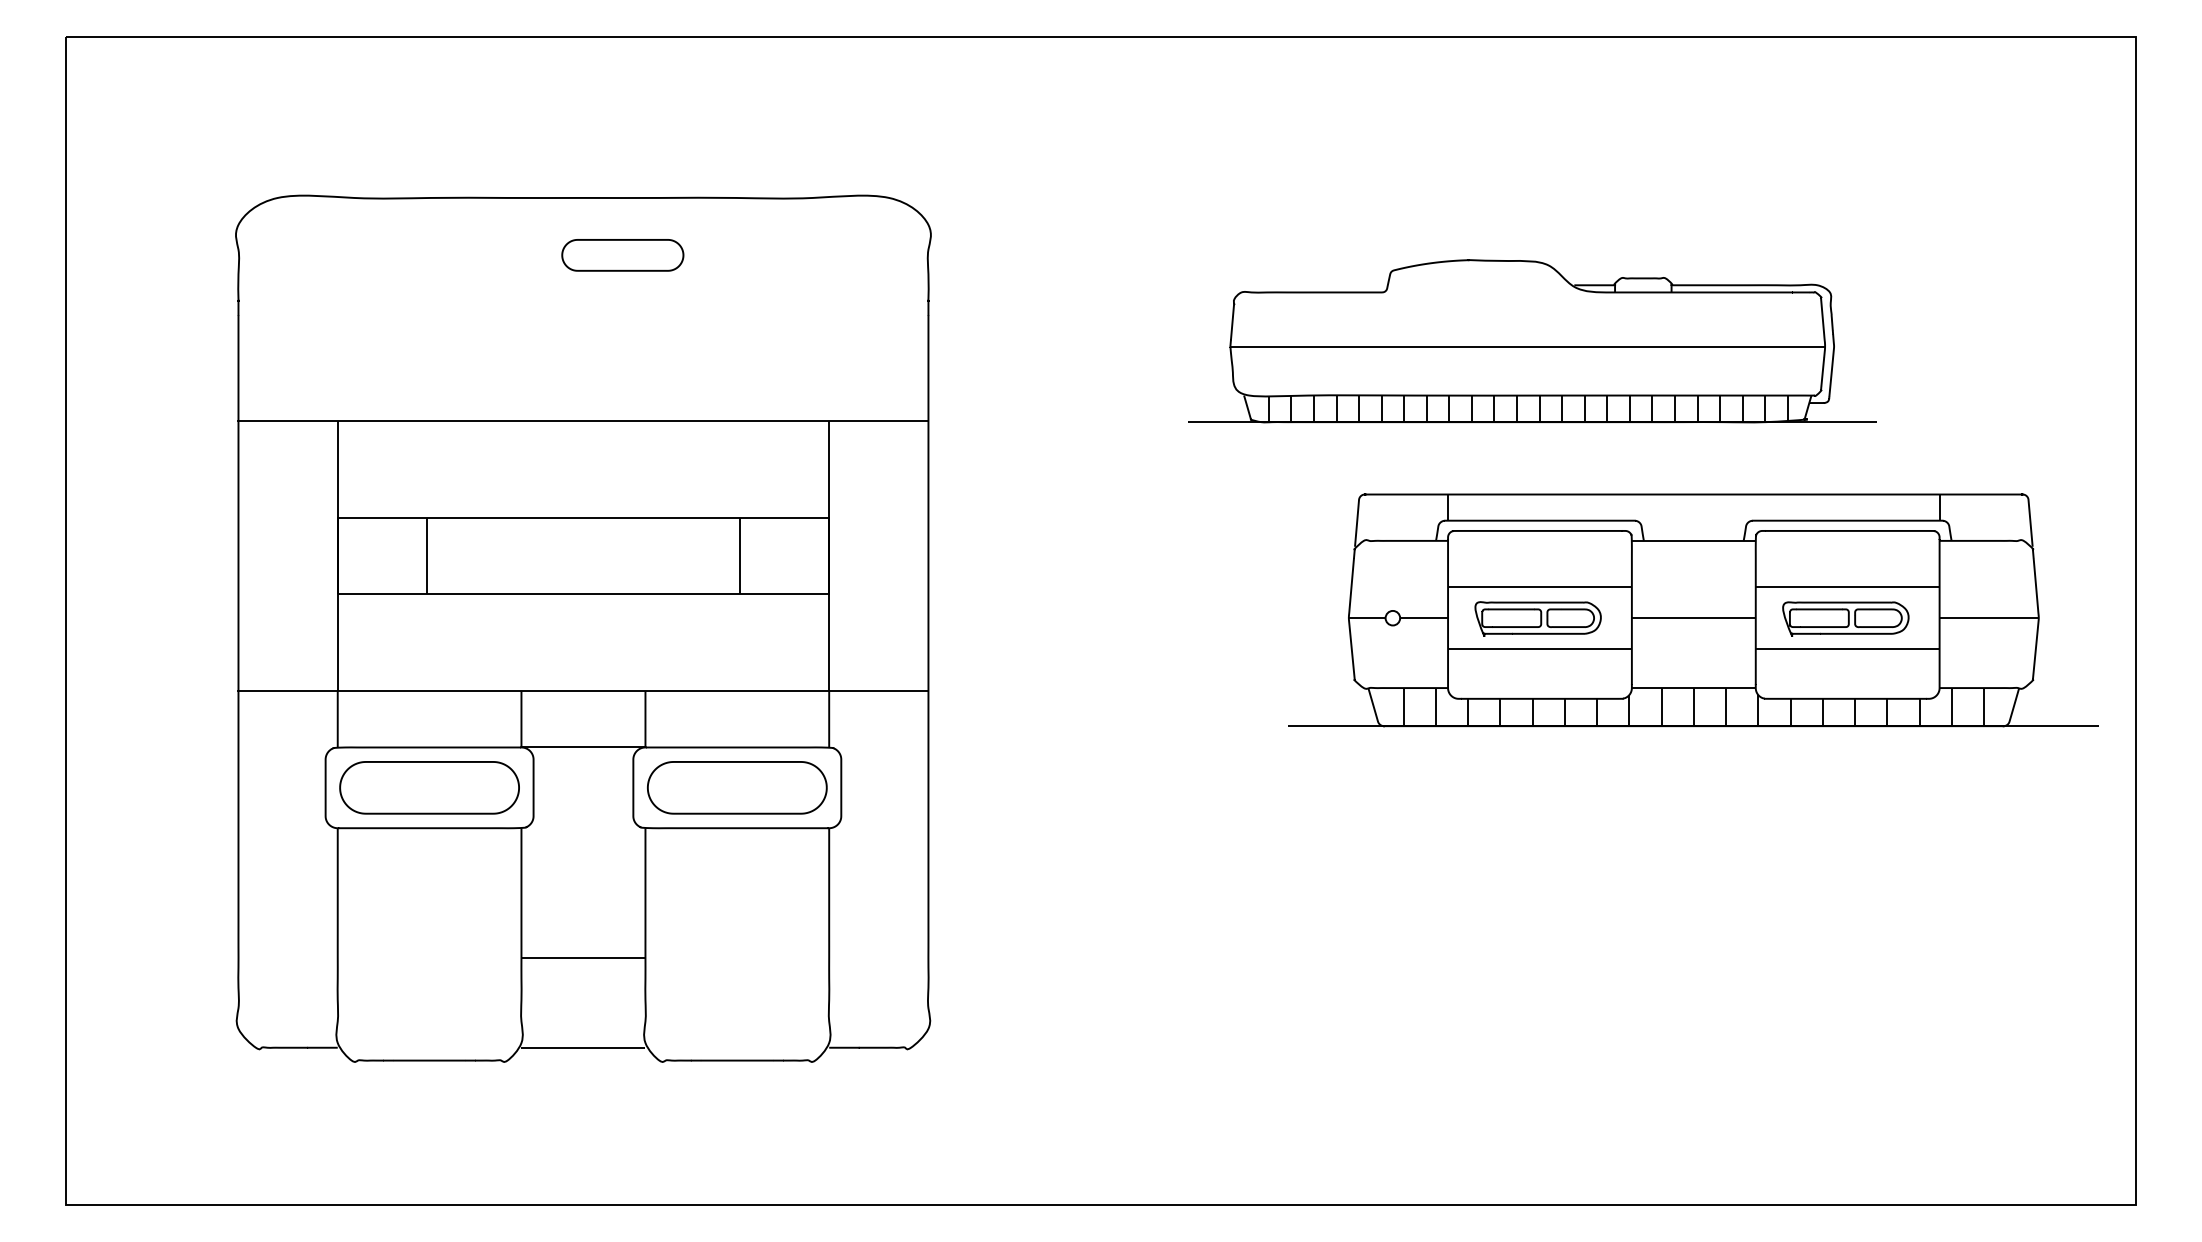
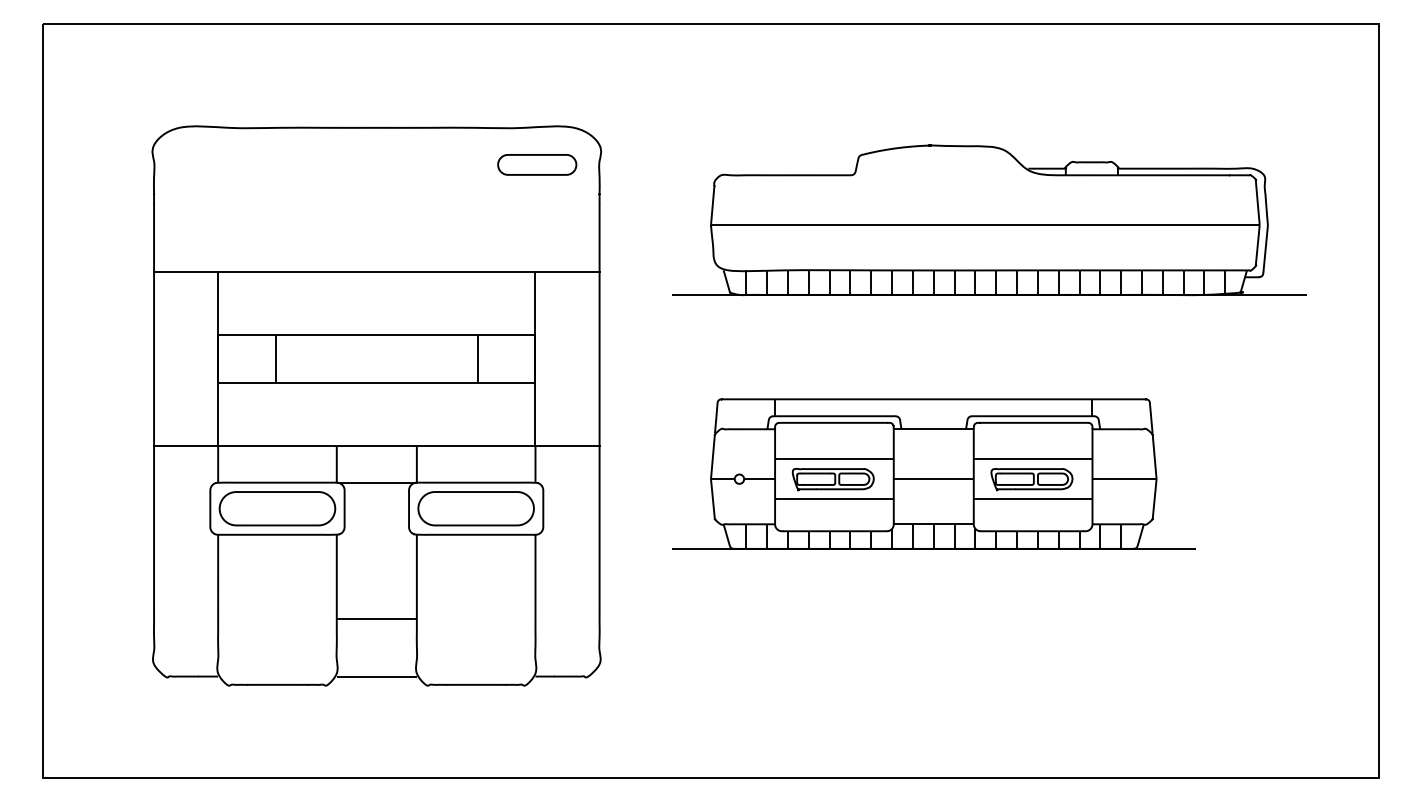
part: (623, 254) -> (537, 164), moved
part: (1532, 341) -> (989, 220), size x1.43
part: (1693, 609) -> (933, 473), moved

